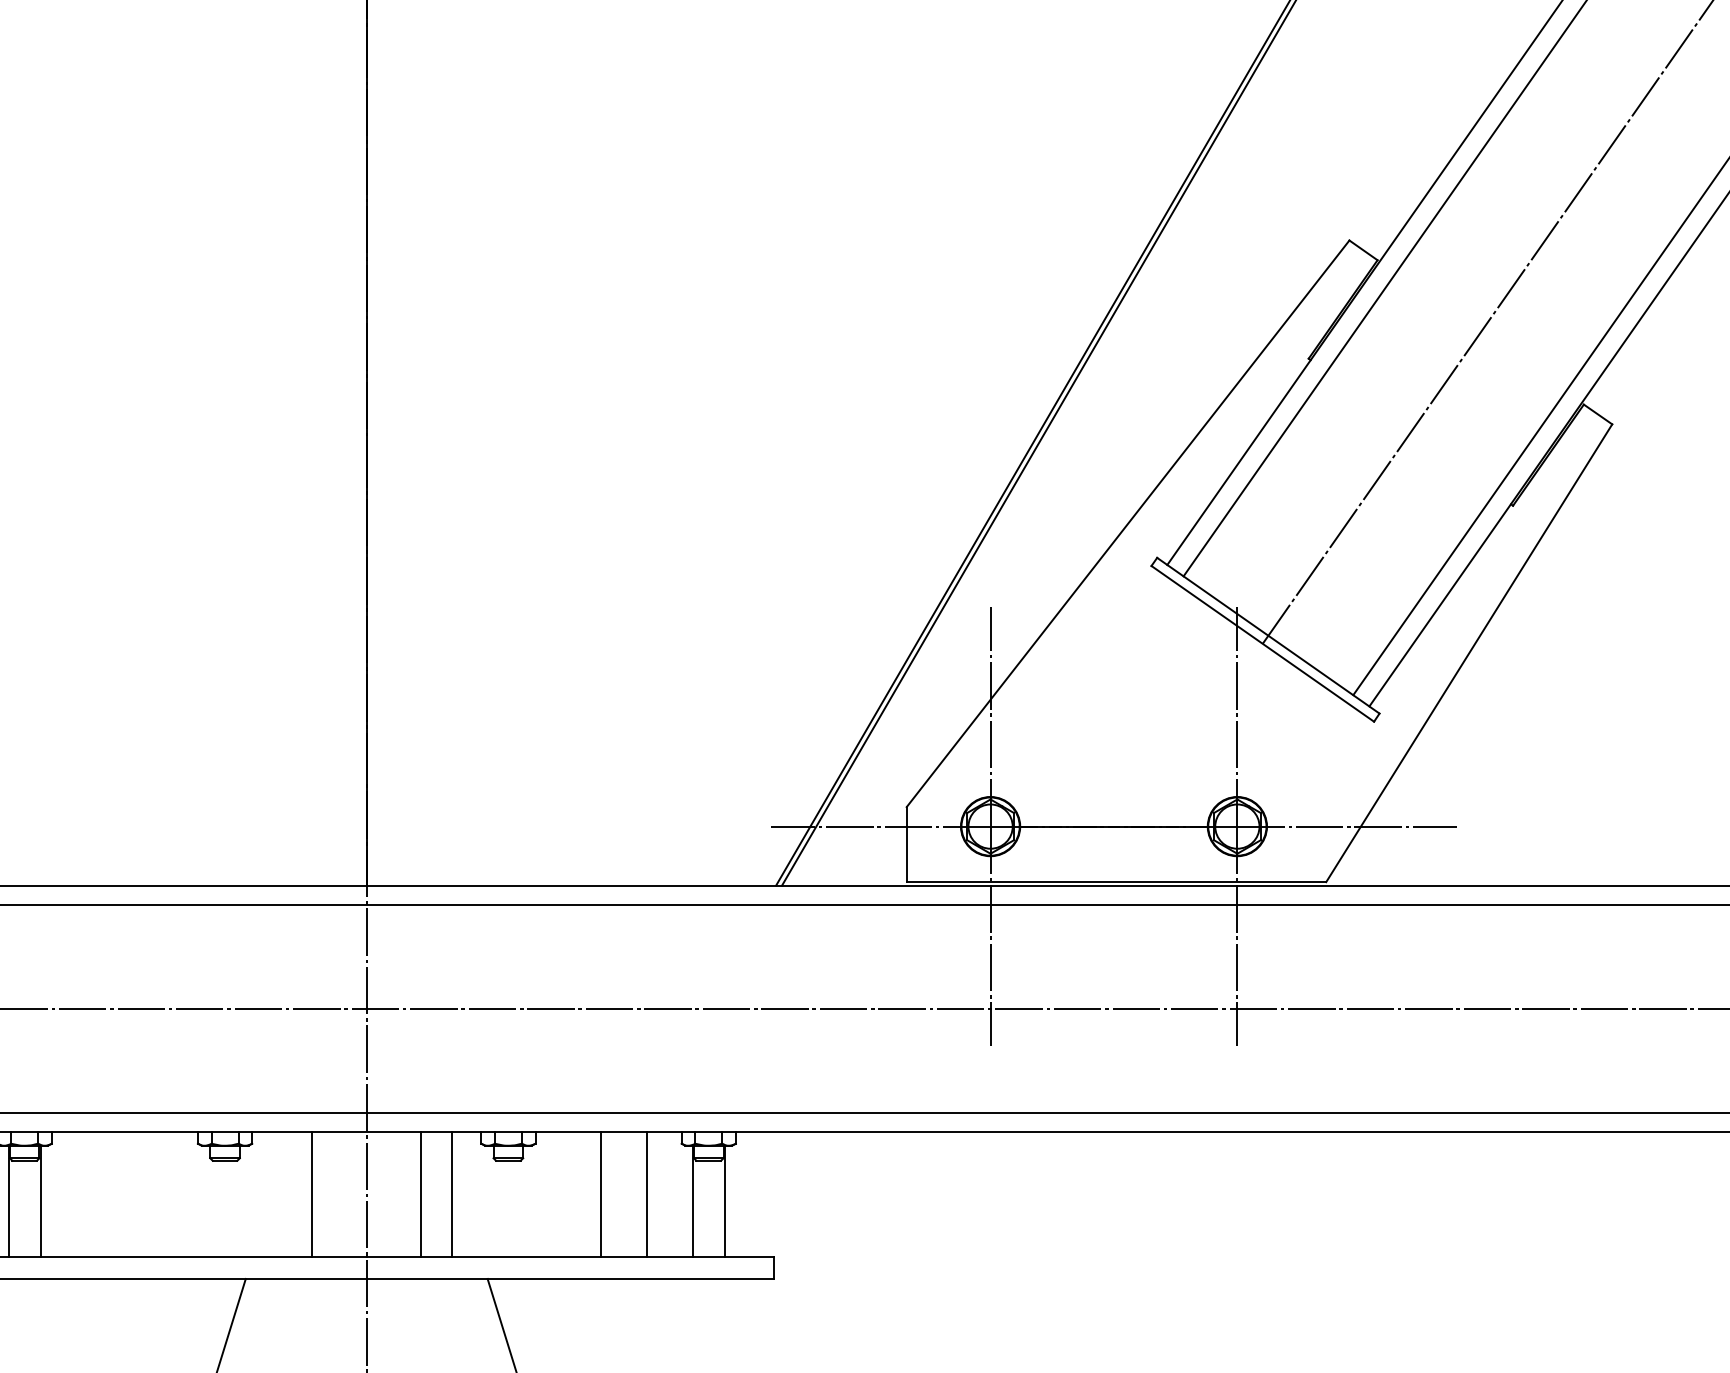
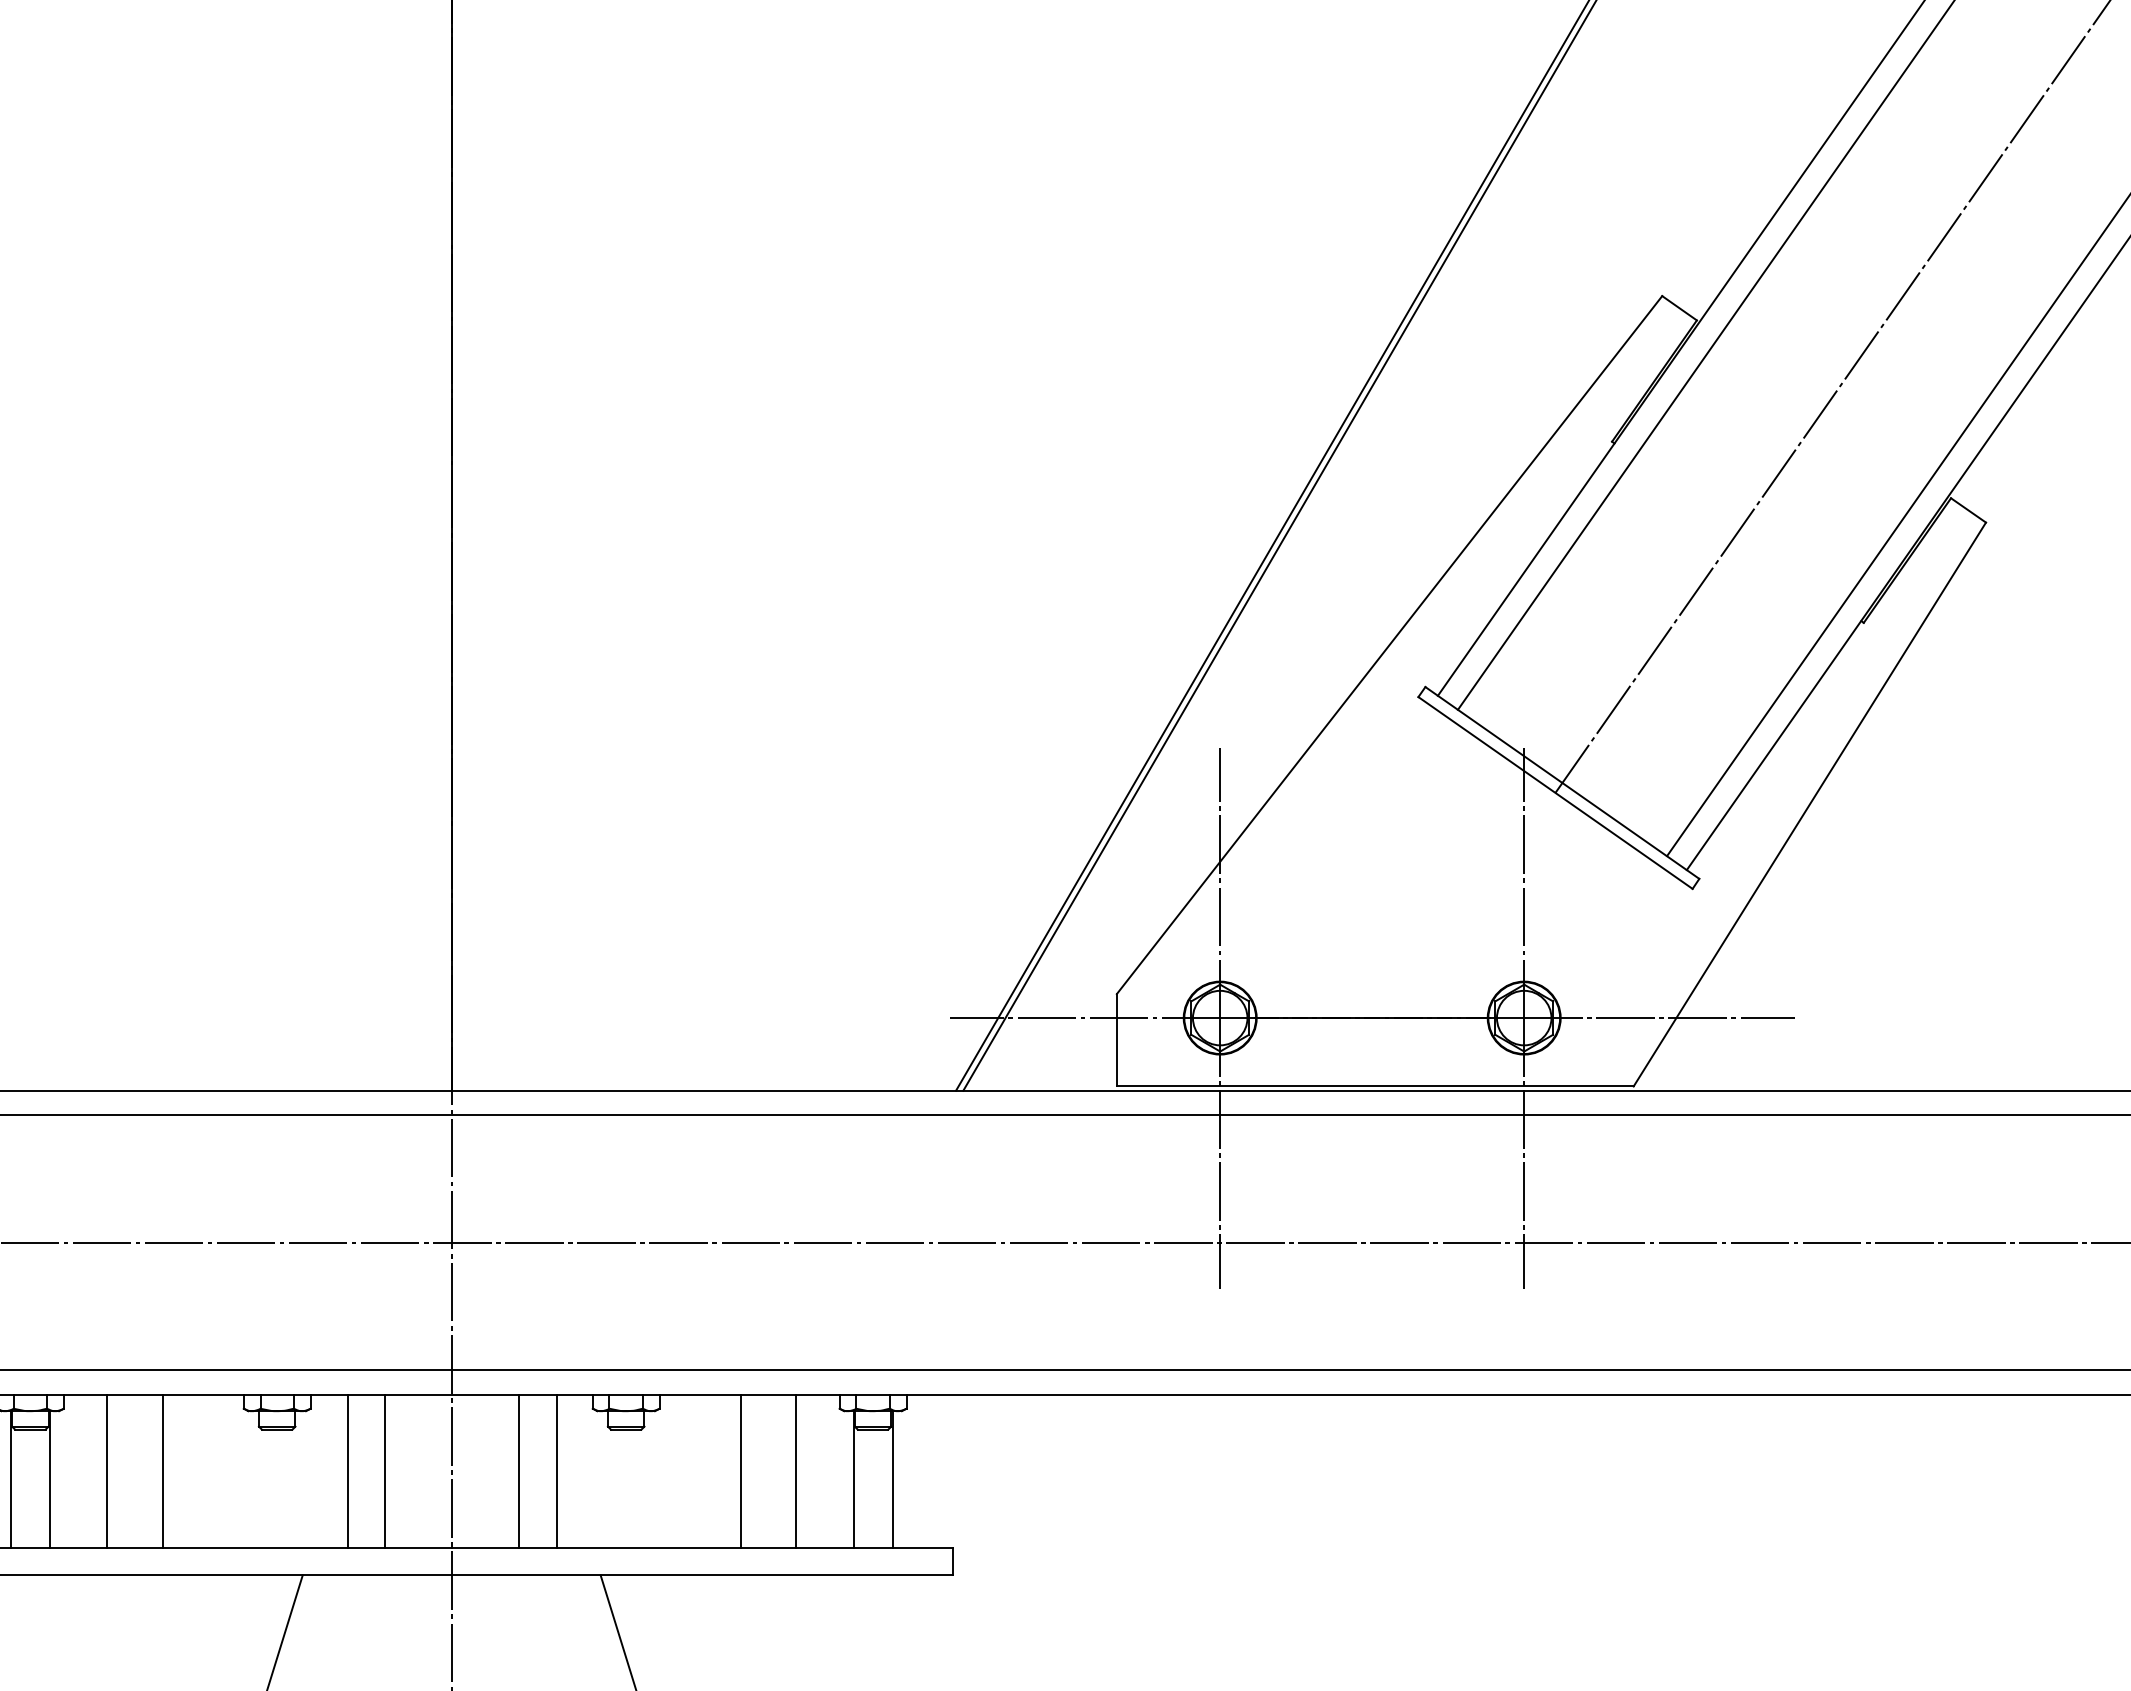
line: (86, 1193) -> (106, 1470), added
line: (131, 1193) -> (162, 1470), added
line: (282, 1193) -> (348, 1470), added

